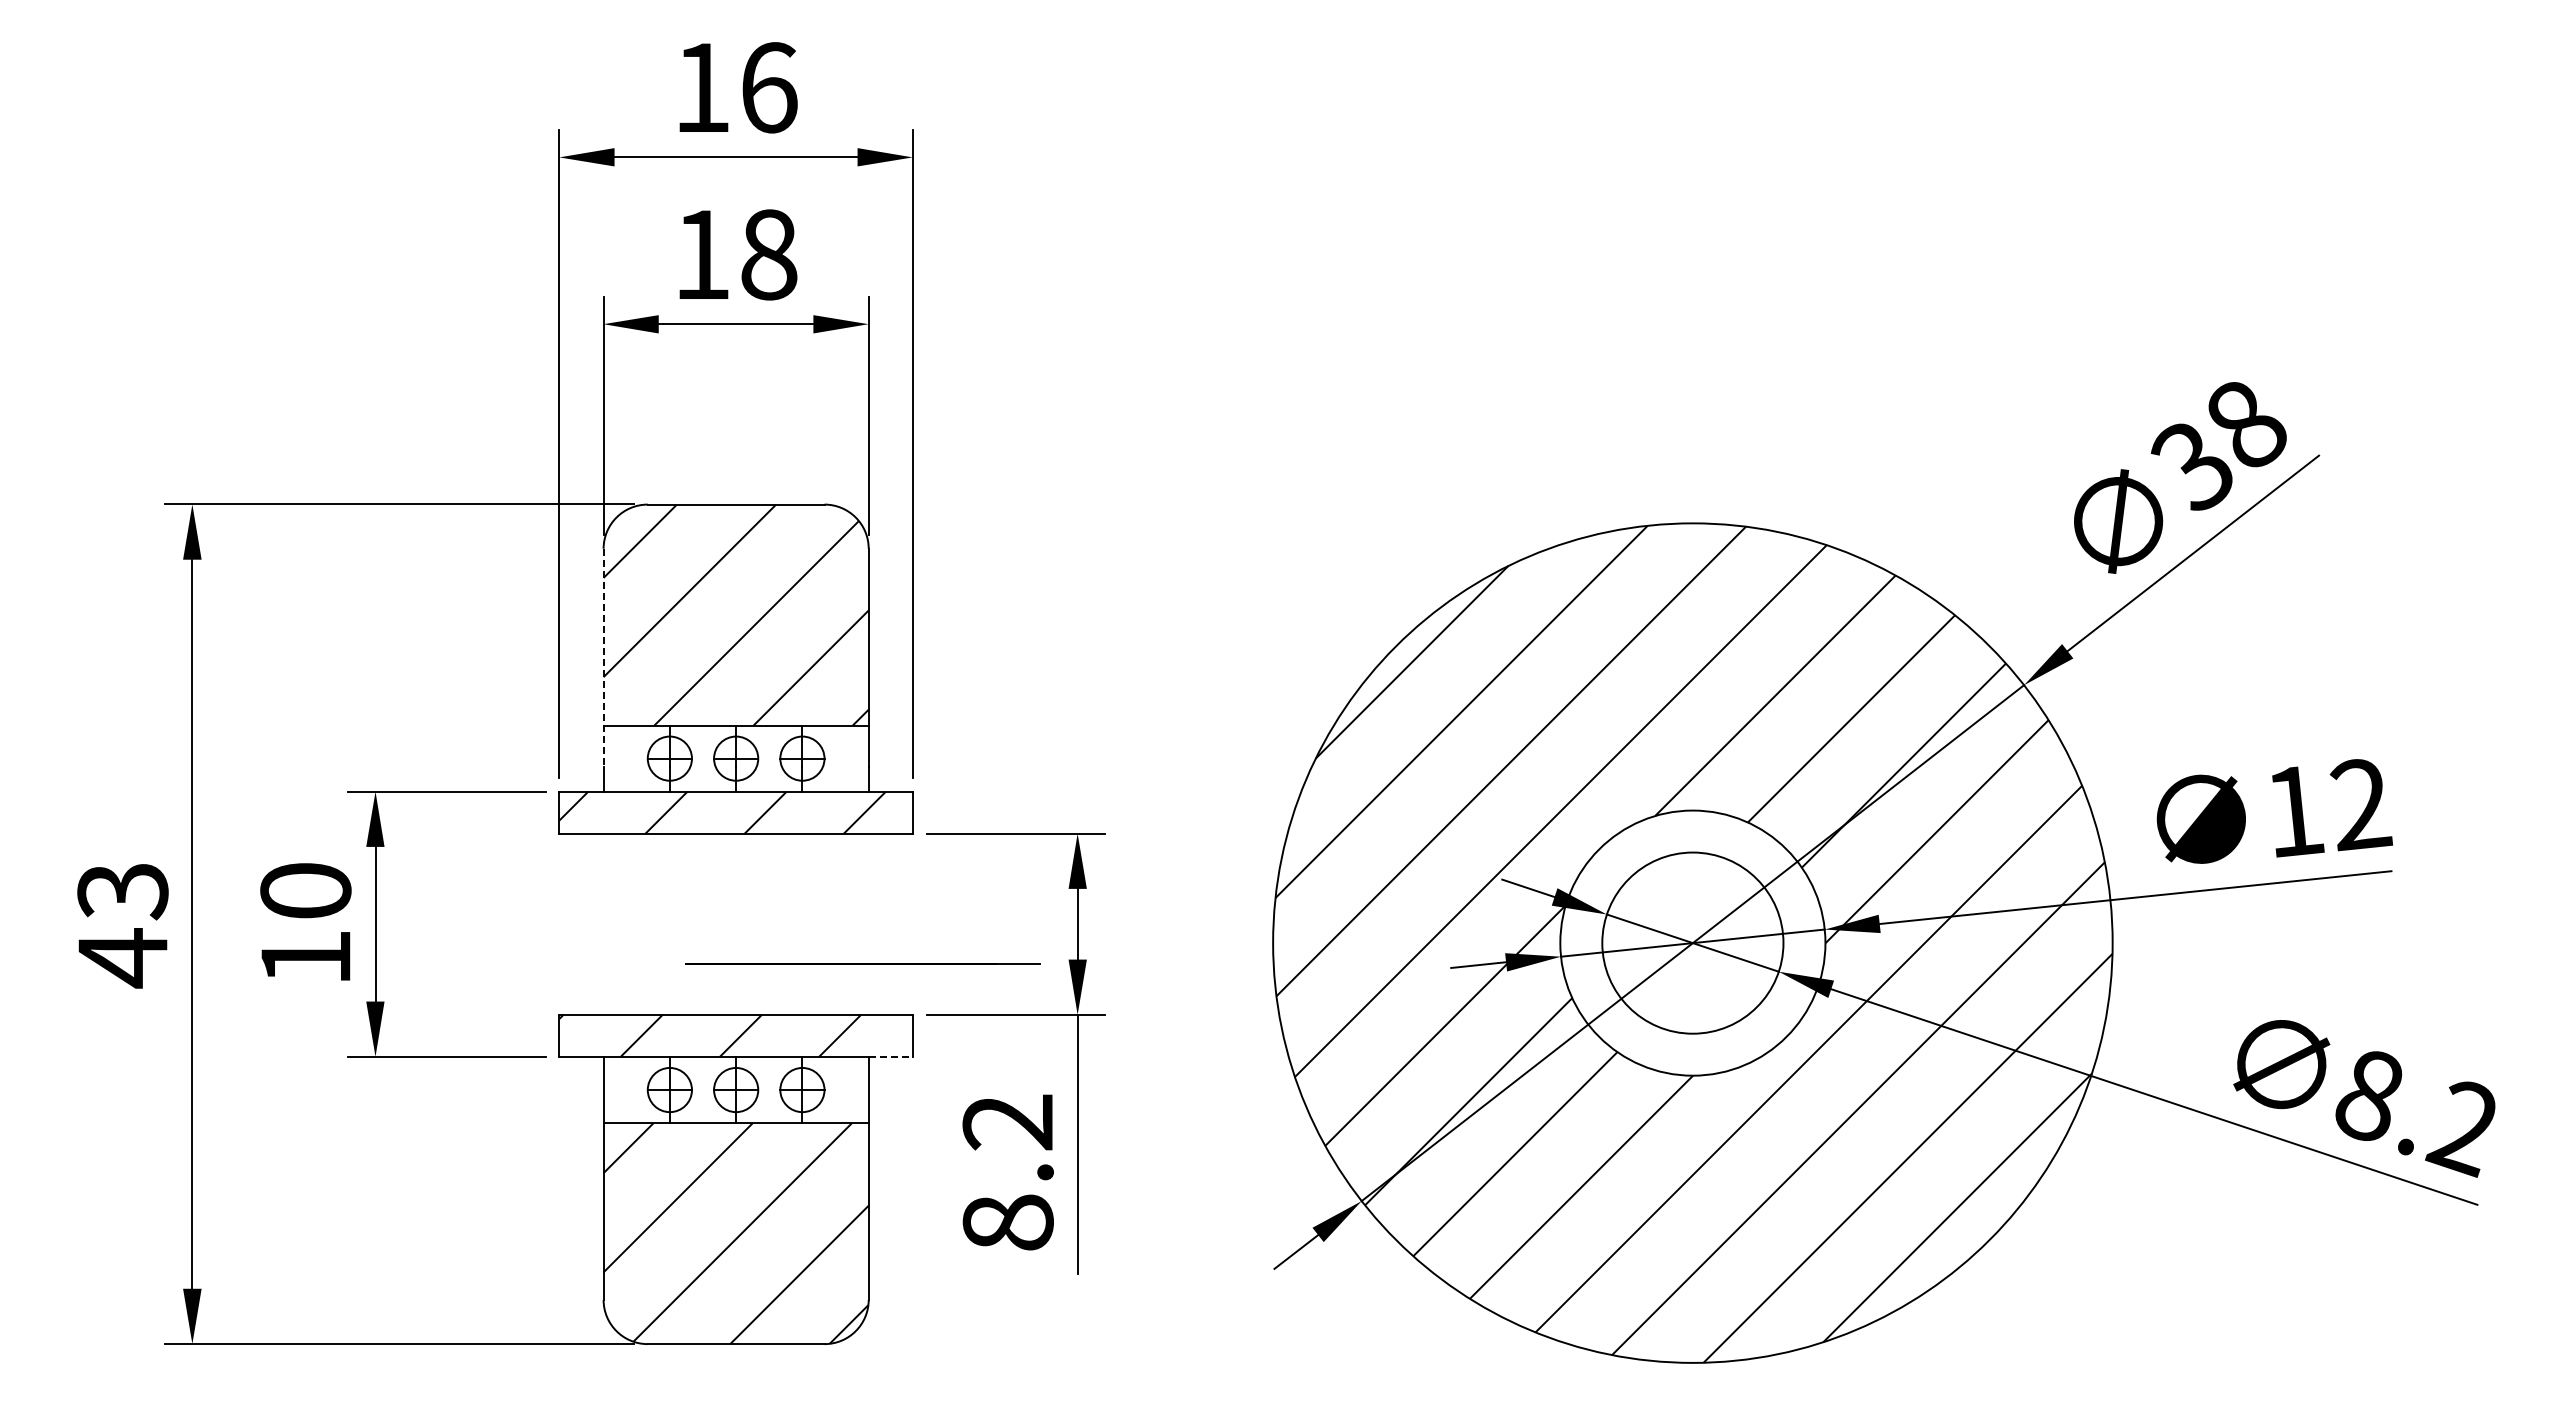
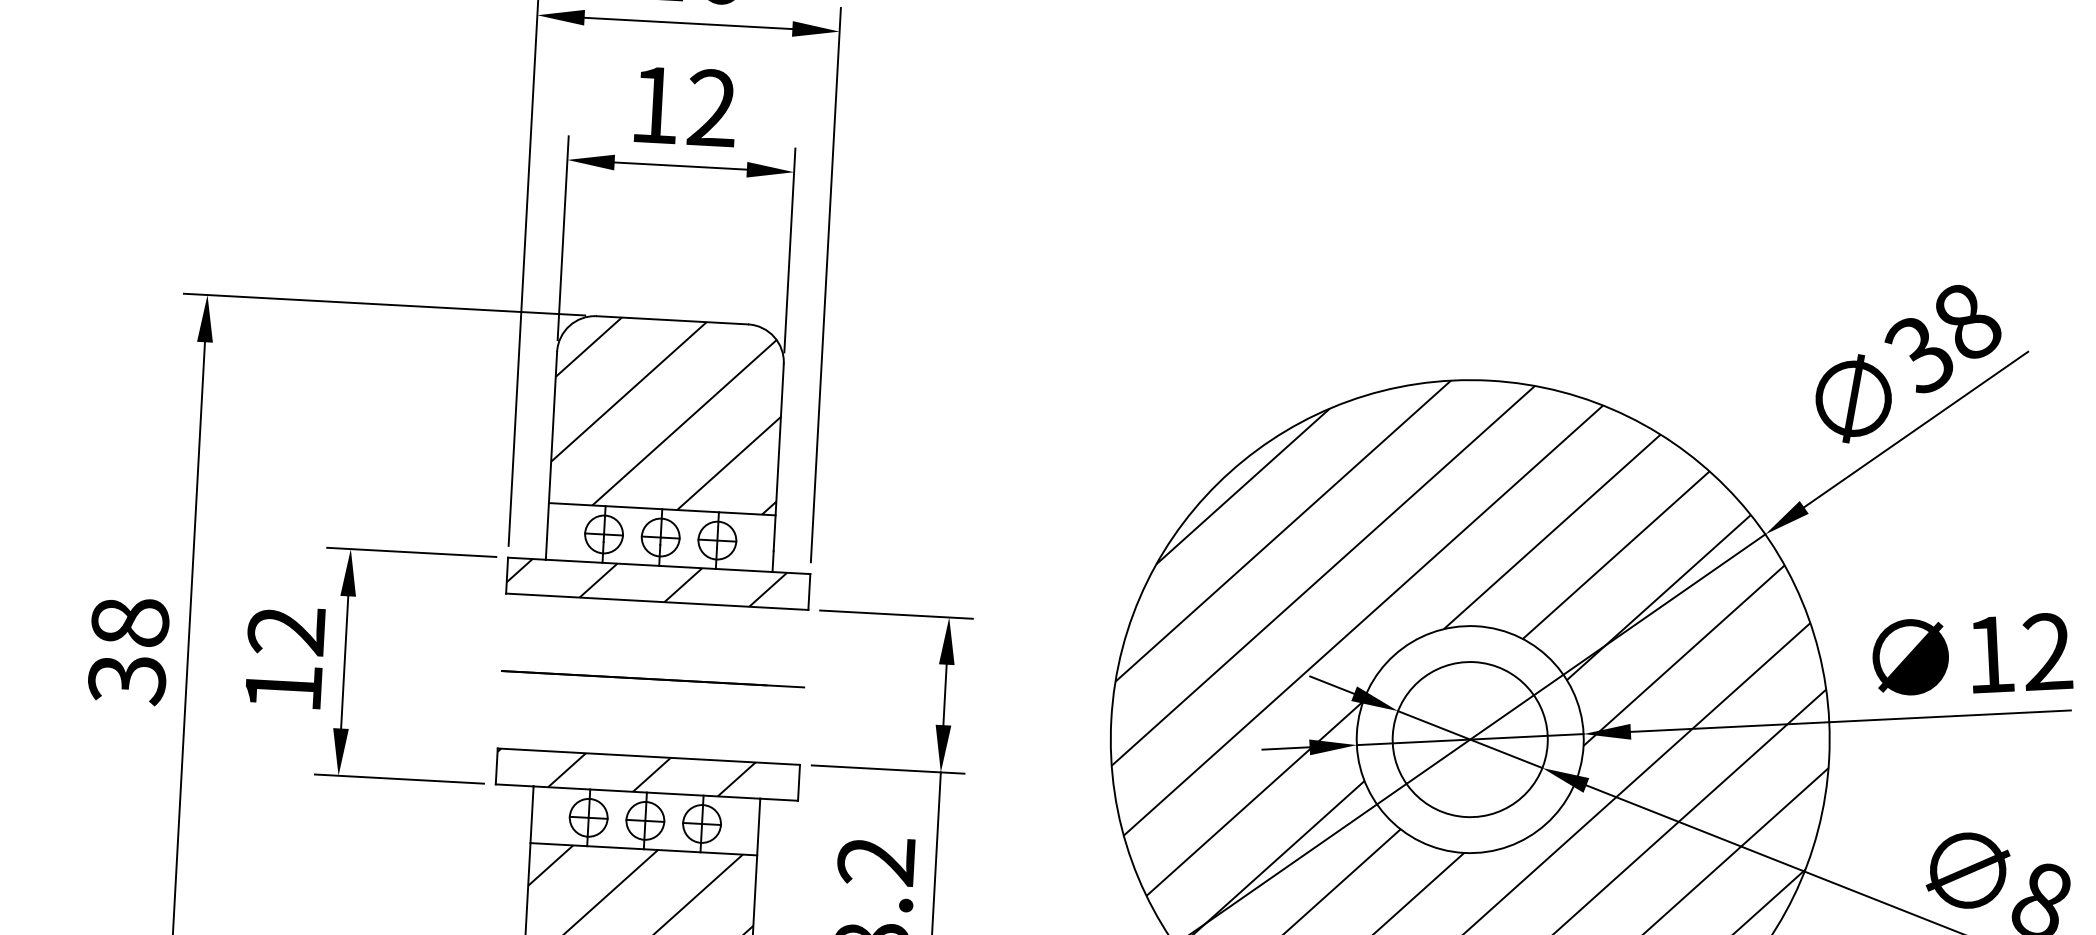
text: (769, 254) -> (712, 108), 18 -> 12
line: (603, 658) -> (551, 445), dashed -> solid
text: (305, 891) -> (286, 631), 10 -> 12
text: (122, 925) -> (128, 651), 43 -> 38
line: (862, 963) -> (652, 678), moved
line: (891, 1056) -> (779, 799), dashed -> solid

